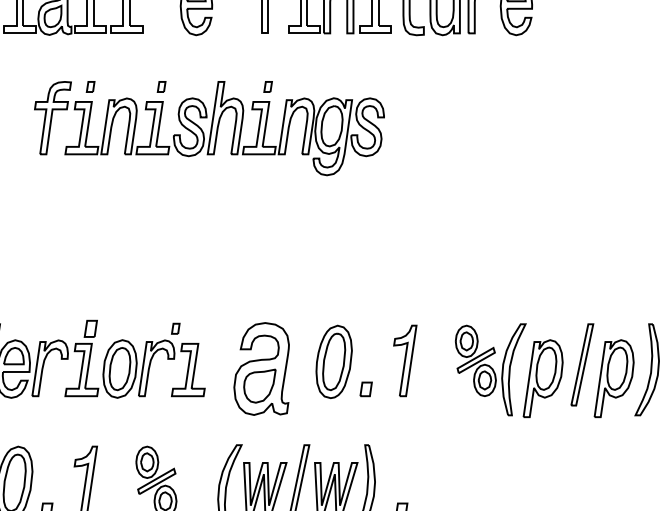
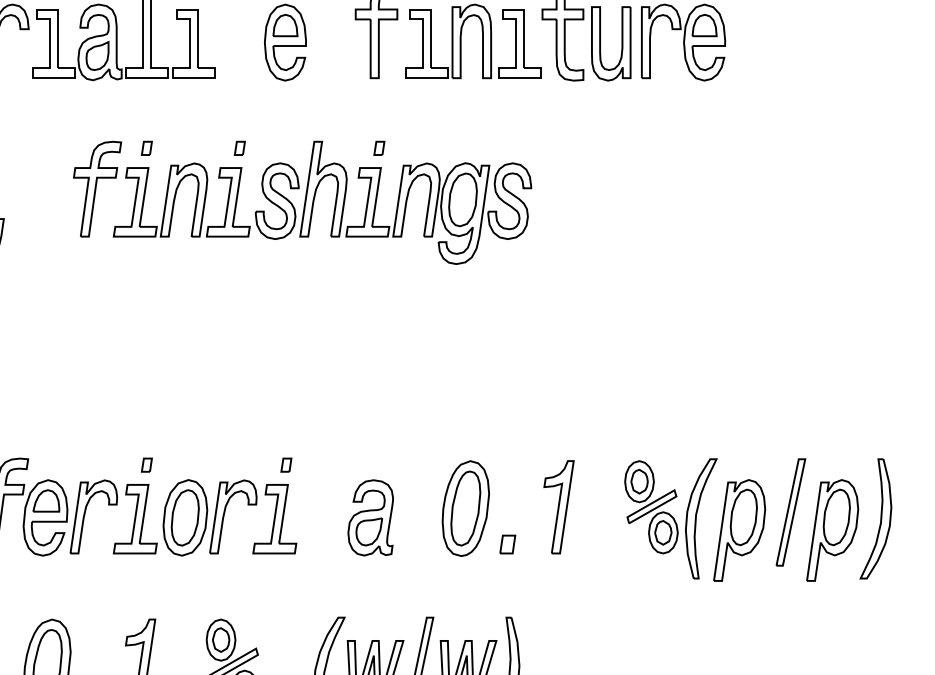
part: (90, 328) -> (146, 464), size x0.62
part: (175, 328) -> (286, 464), moved
part: (261, 368) -> (370, 517), size x0.62

